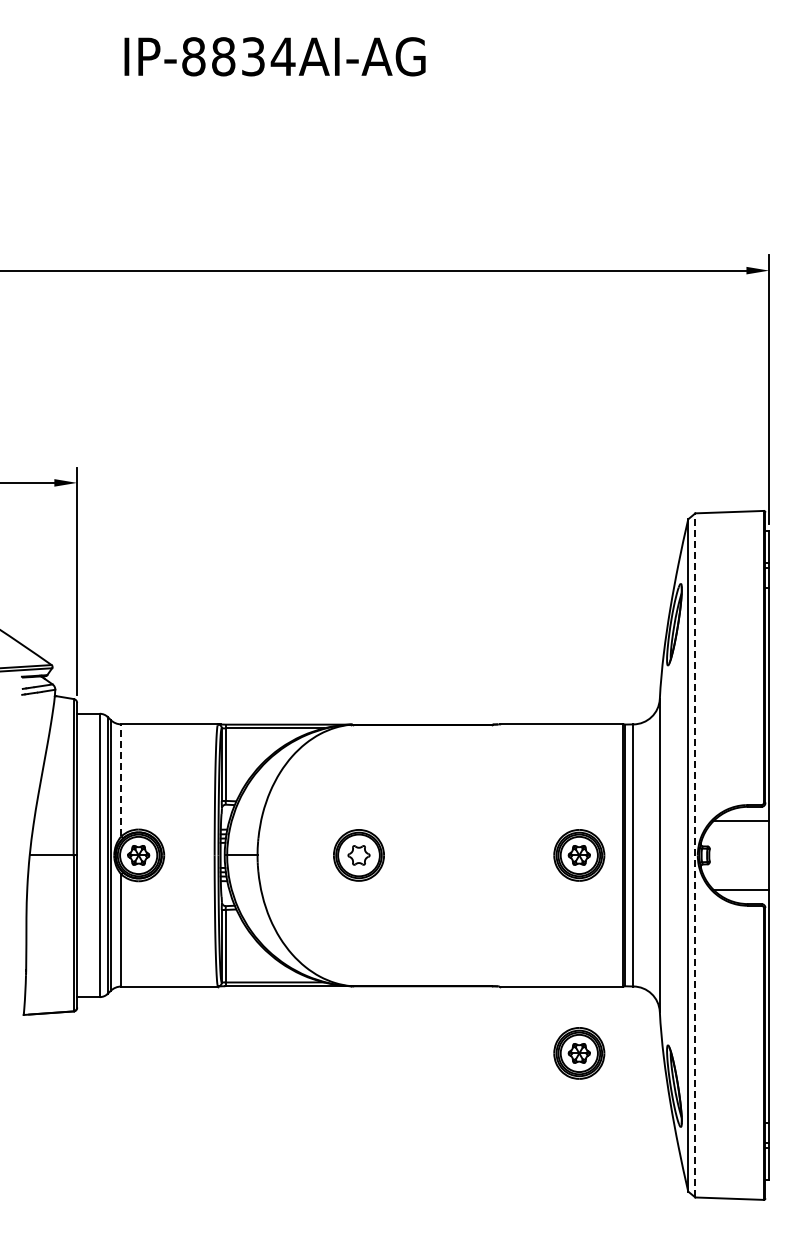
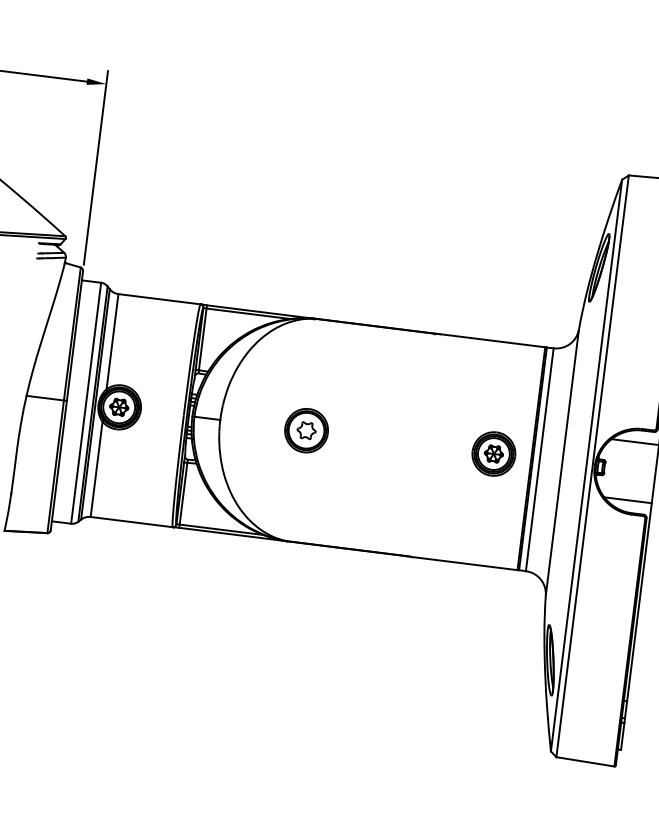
line: (121, 780) -> (112, 341), dashed -> solid
line: (695, 854) -> (592, 465), dashed -> solid
part: (579, 1053) -> (473, 622), removed

